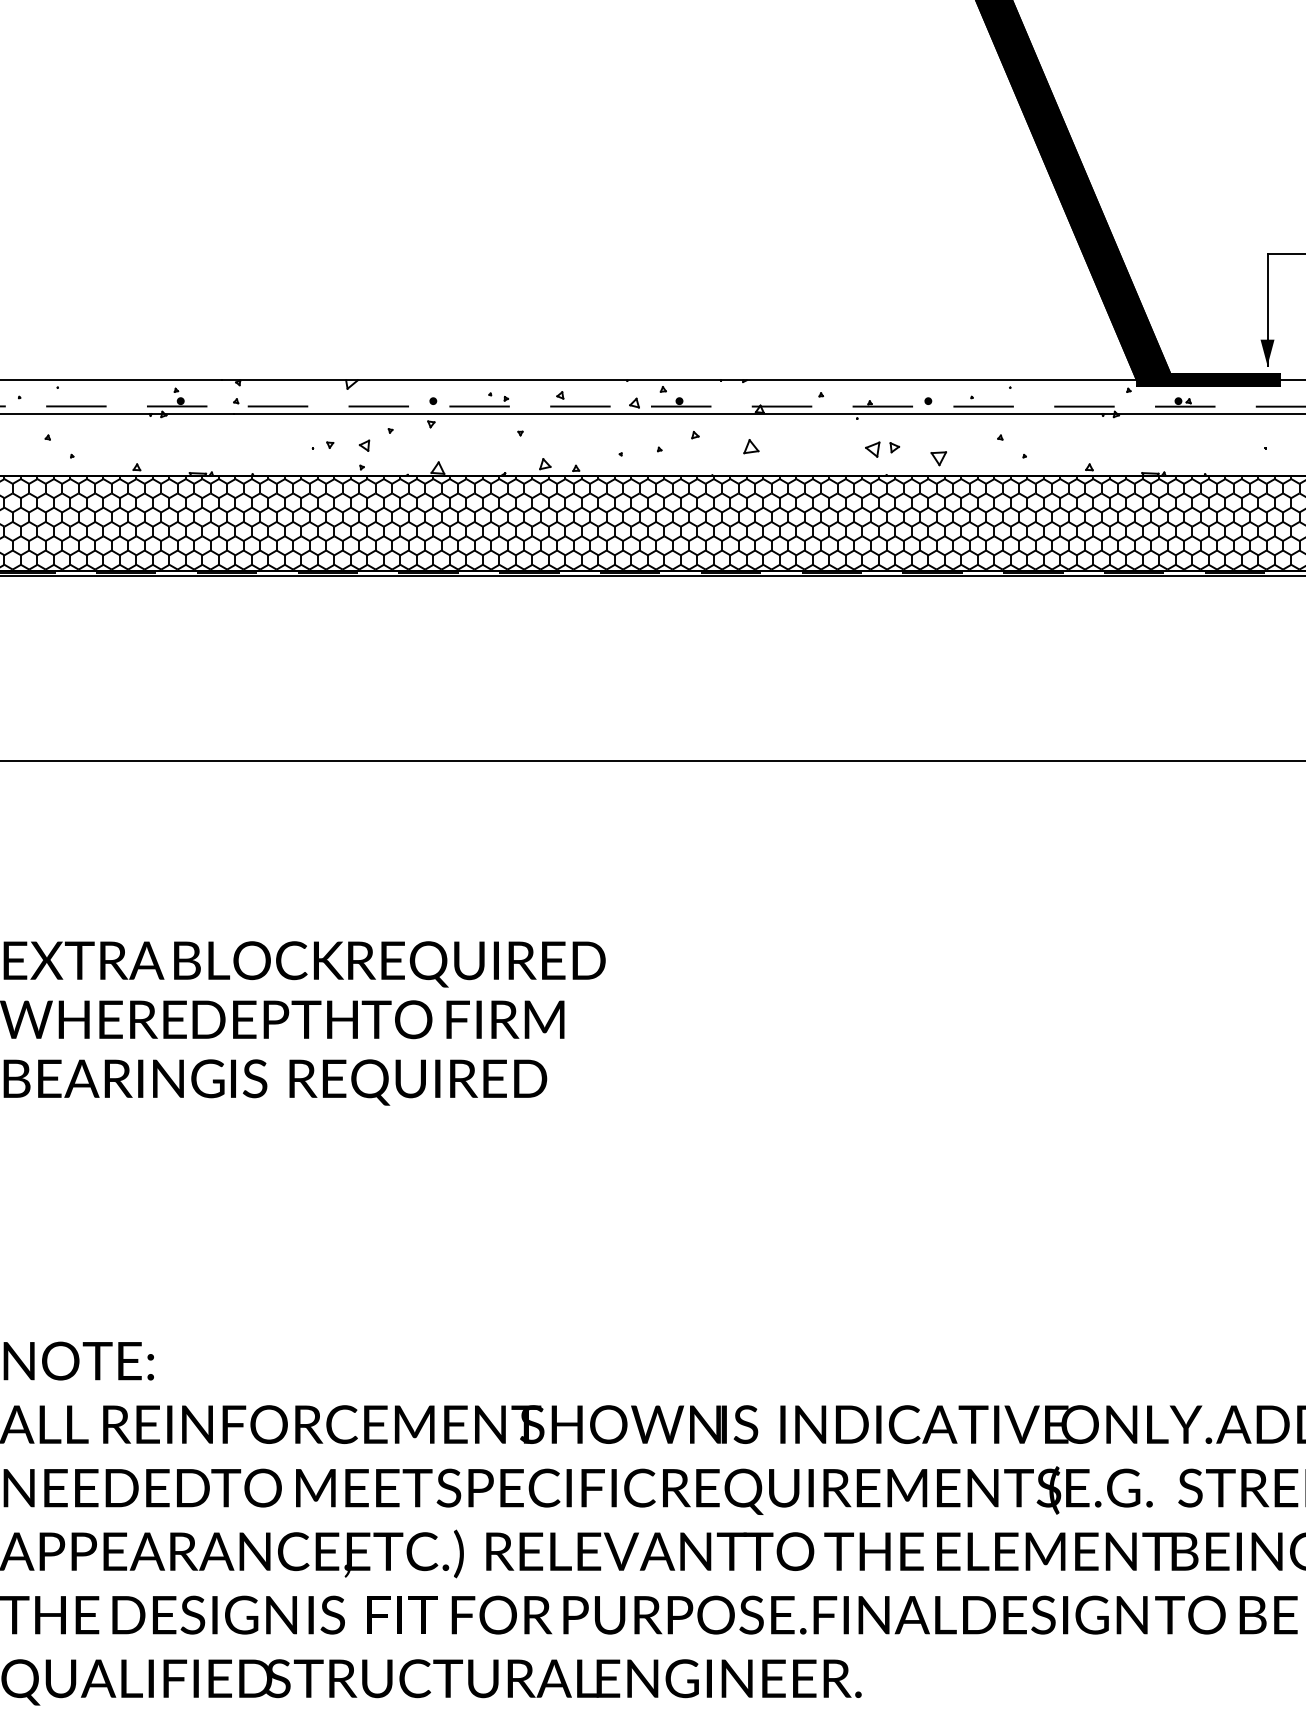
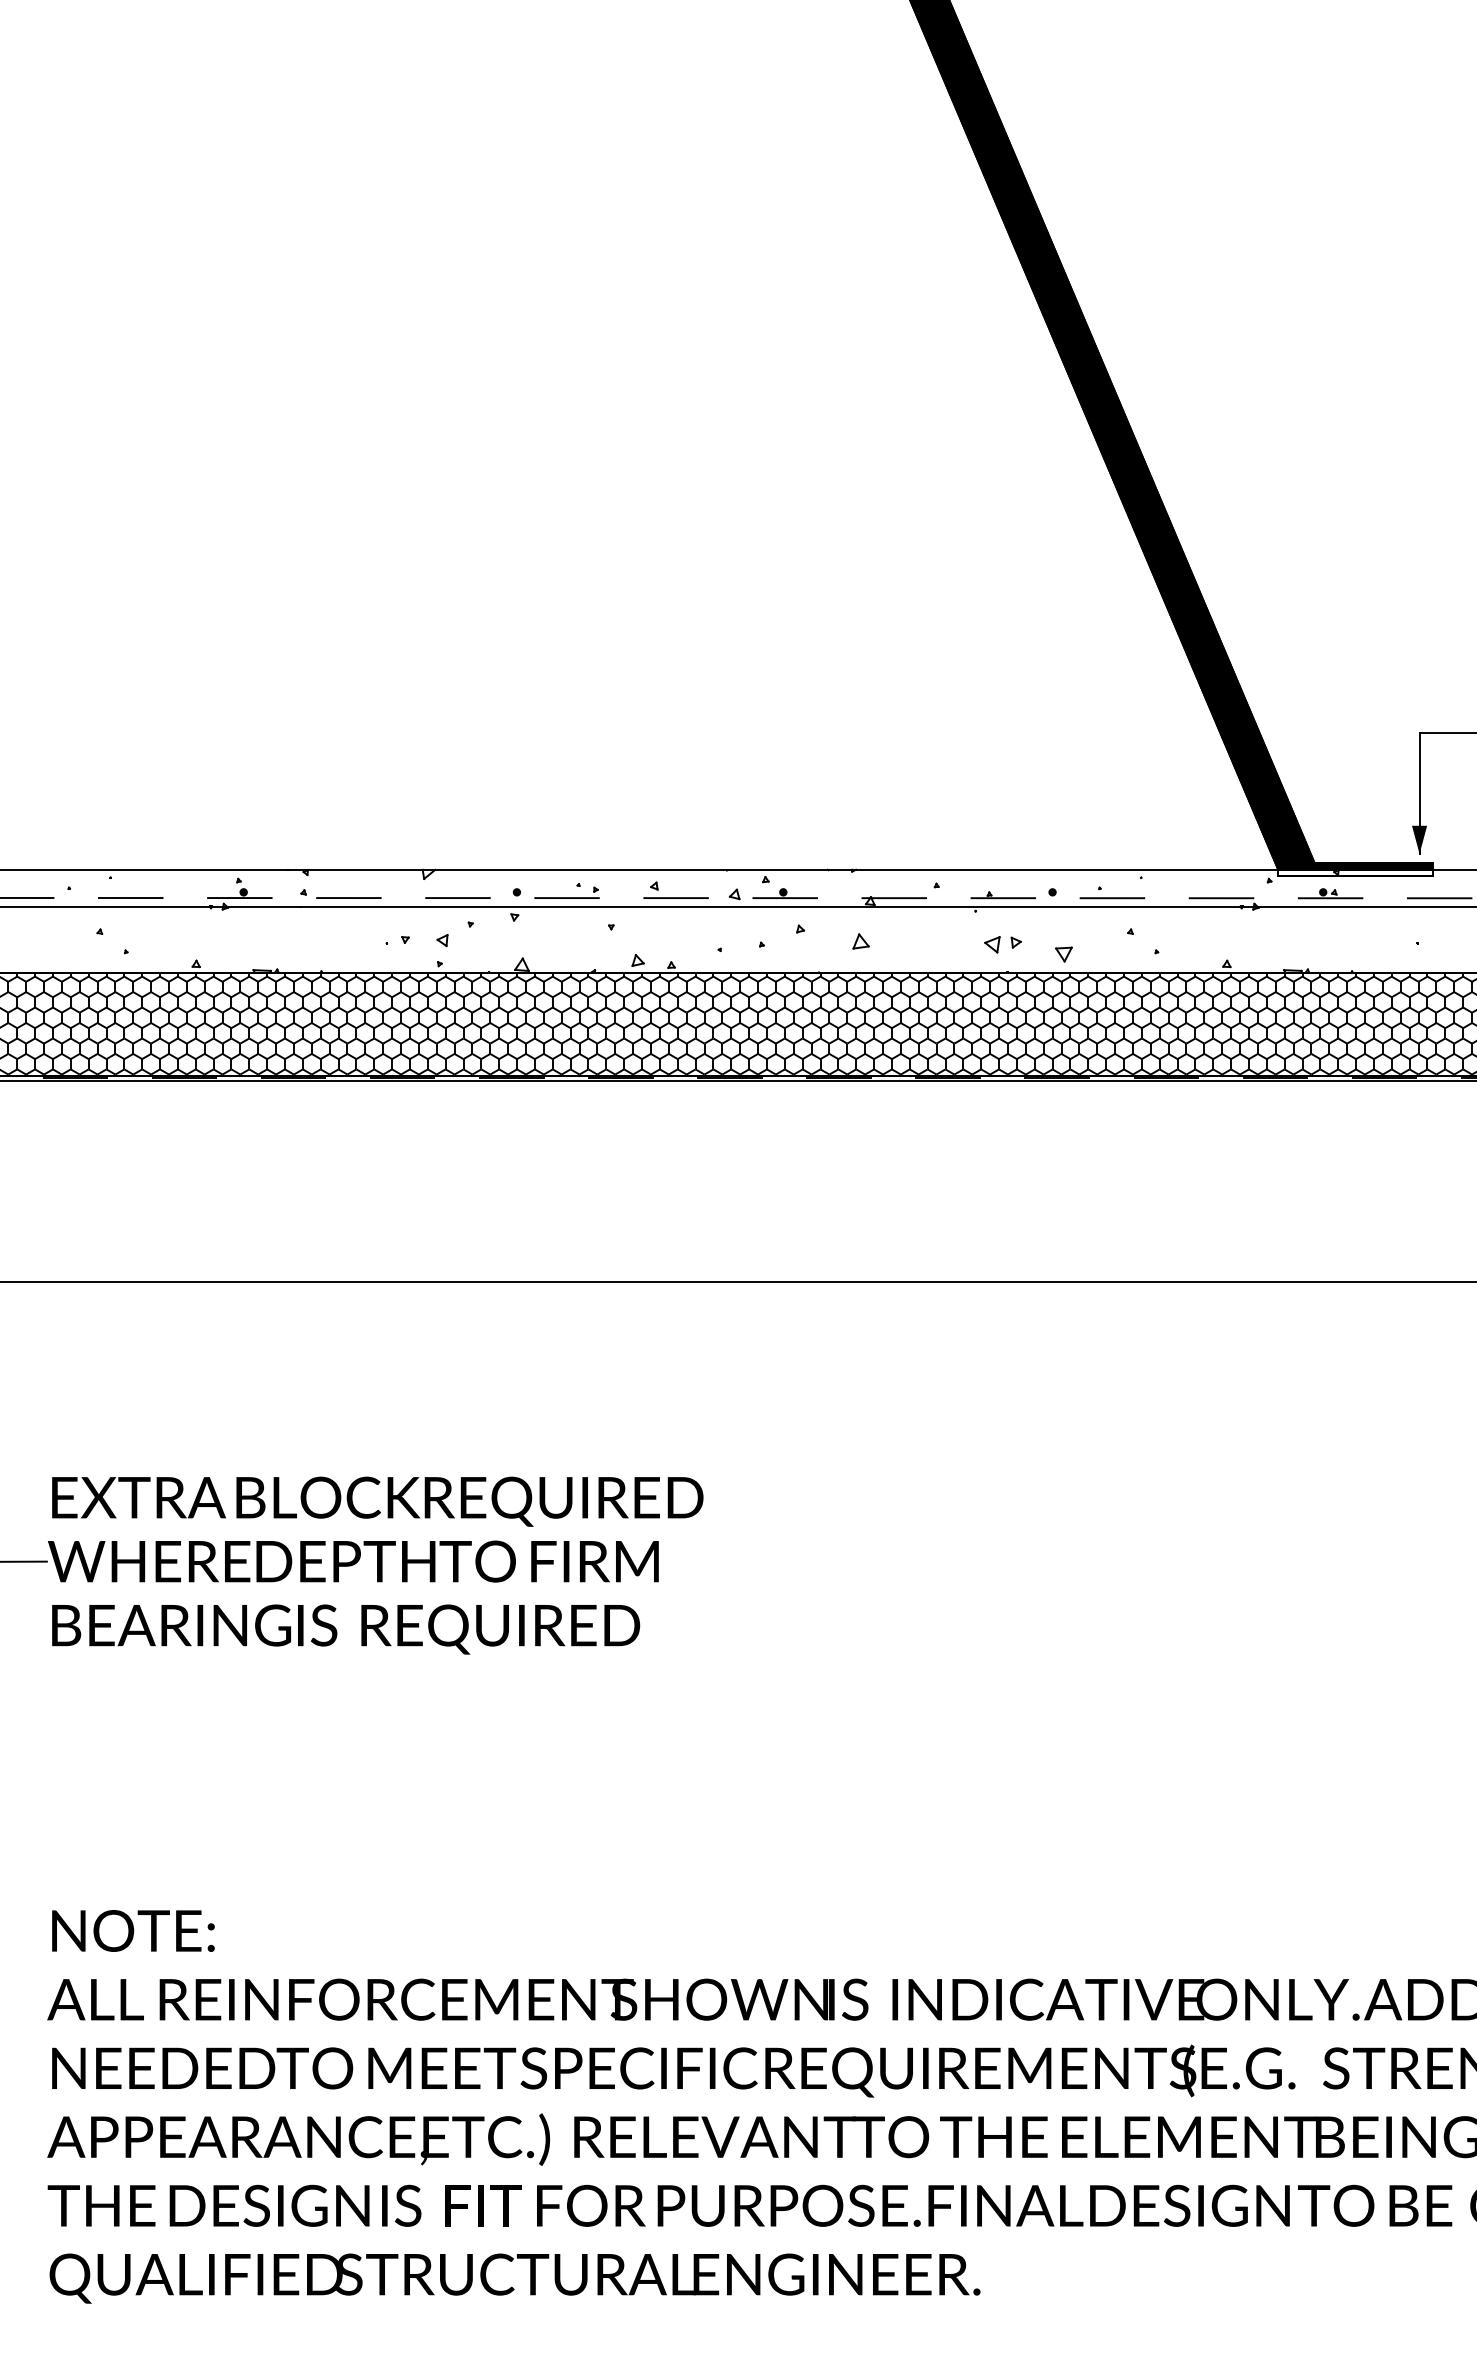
fill: (1208, 382) -> (1355, 872), removed

